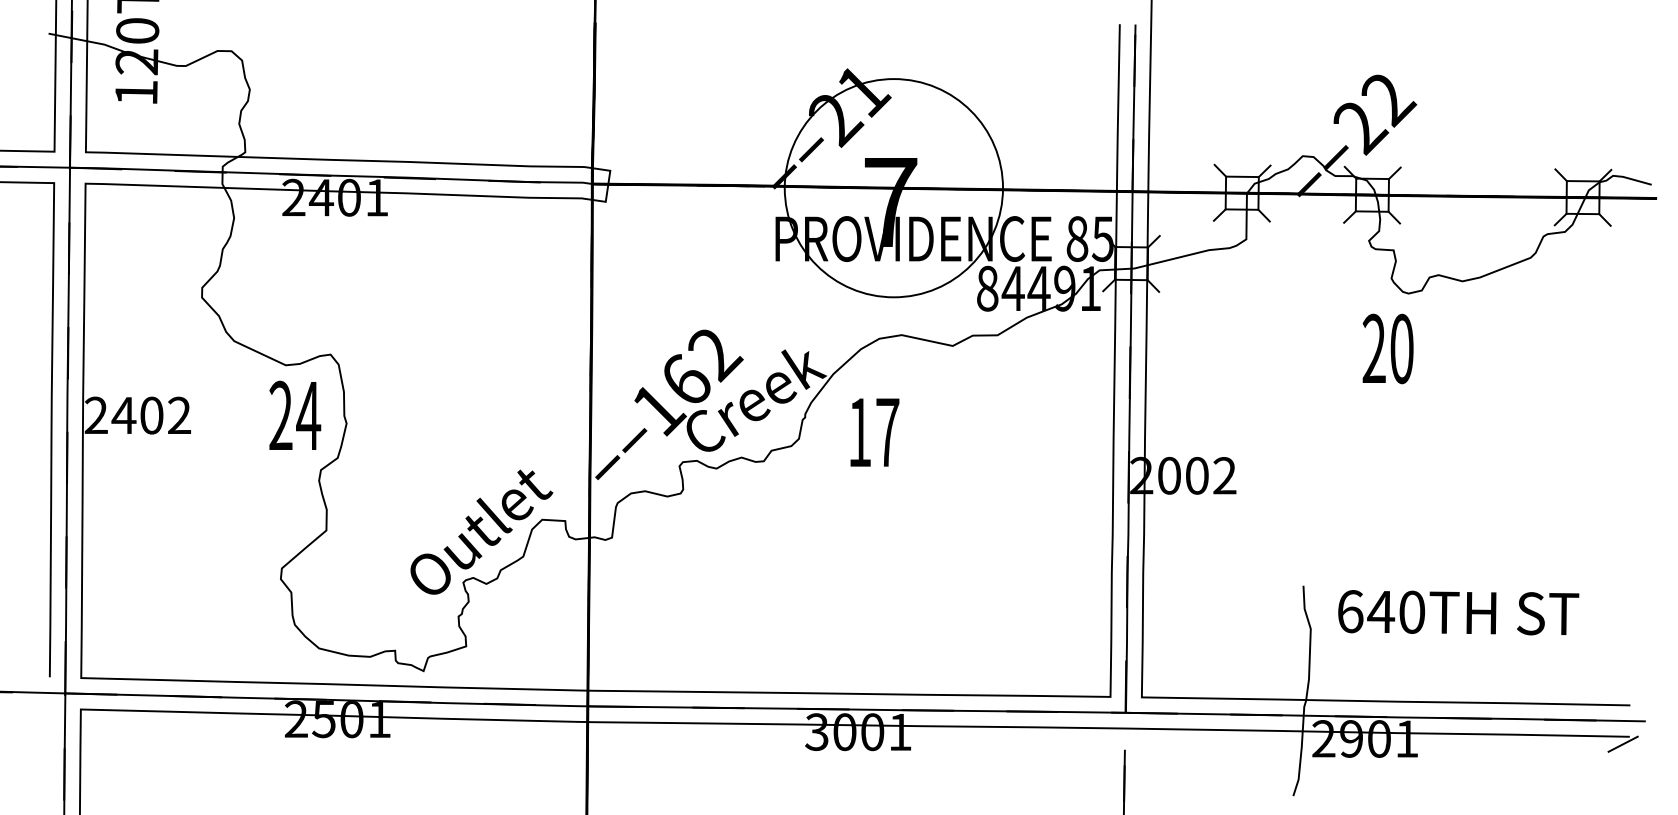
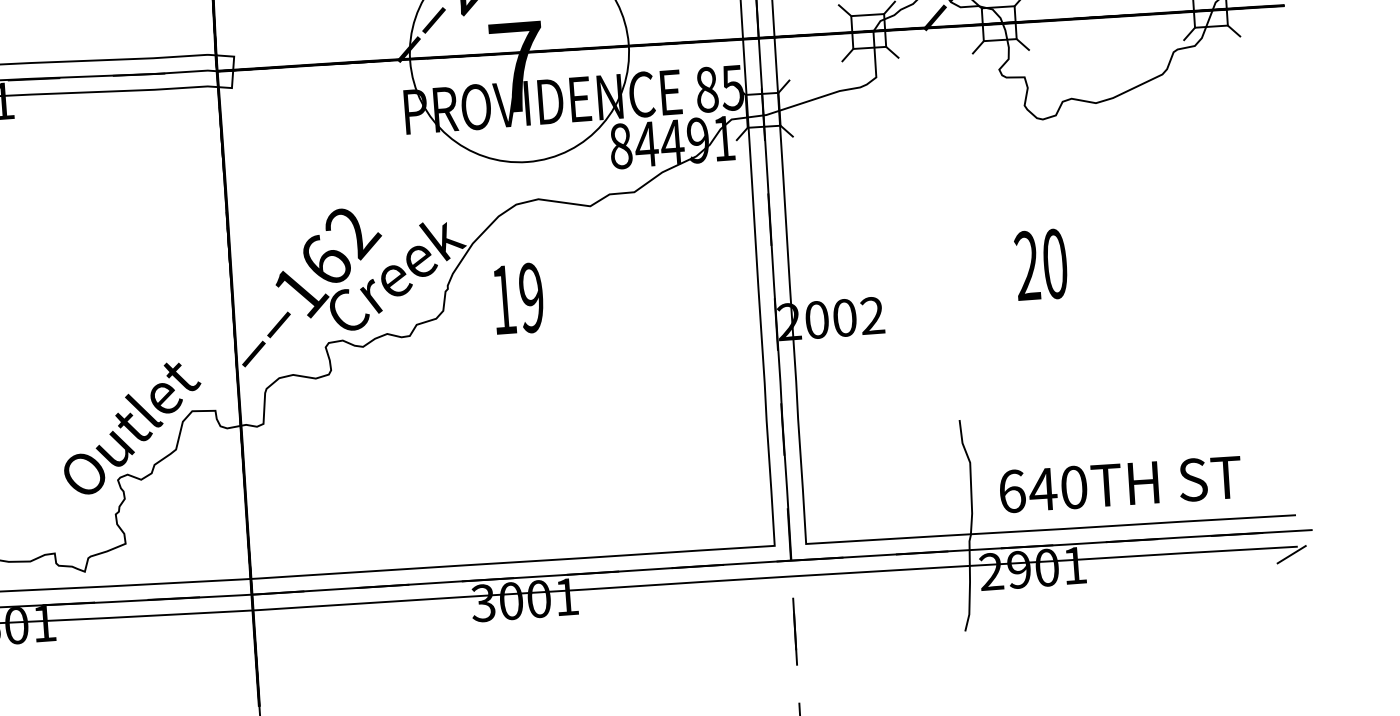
text: (1387, 348) -> (1040, 264), moved
text: (887, 432) -> (531, 297), 17 -> 19
text: (1458, 612) -> (1120, 484), moved

